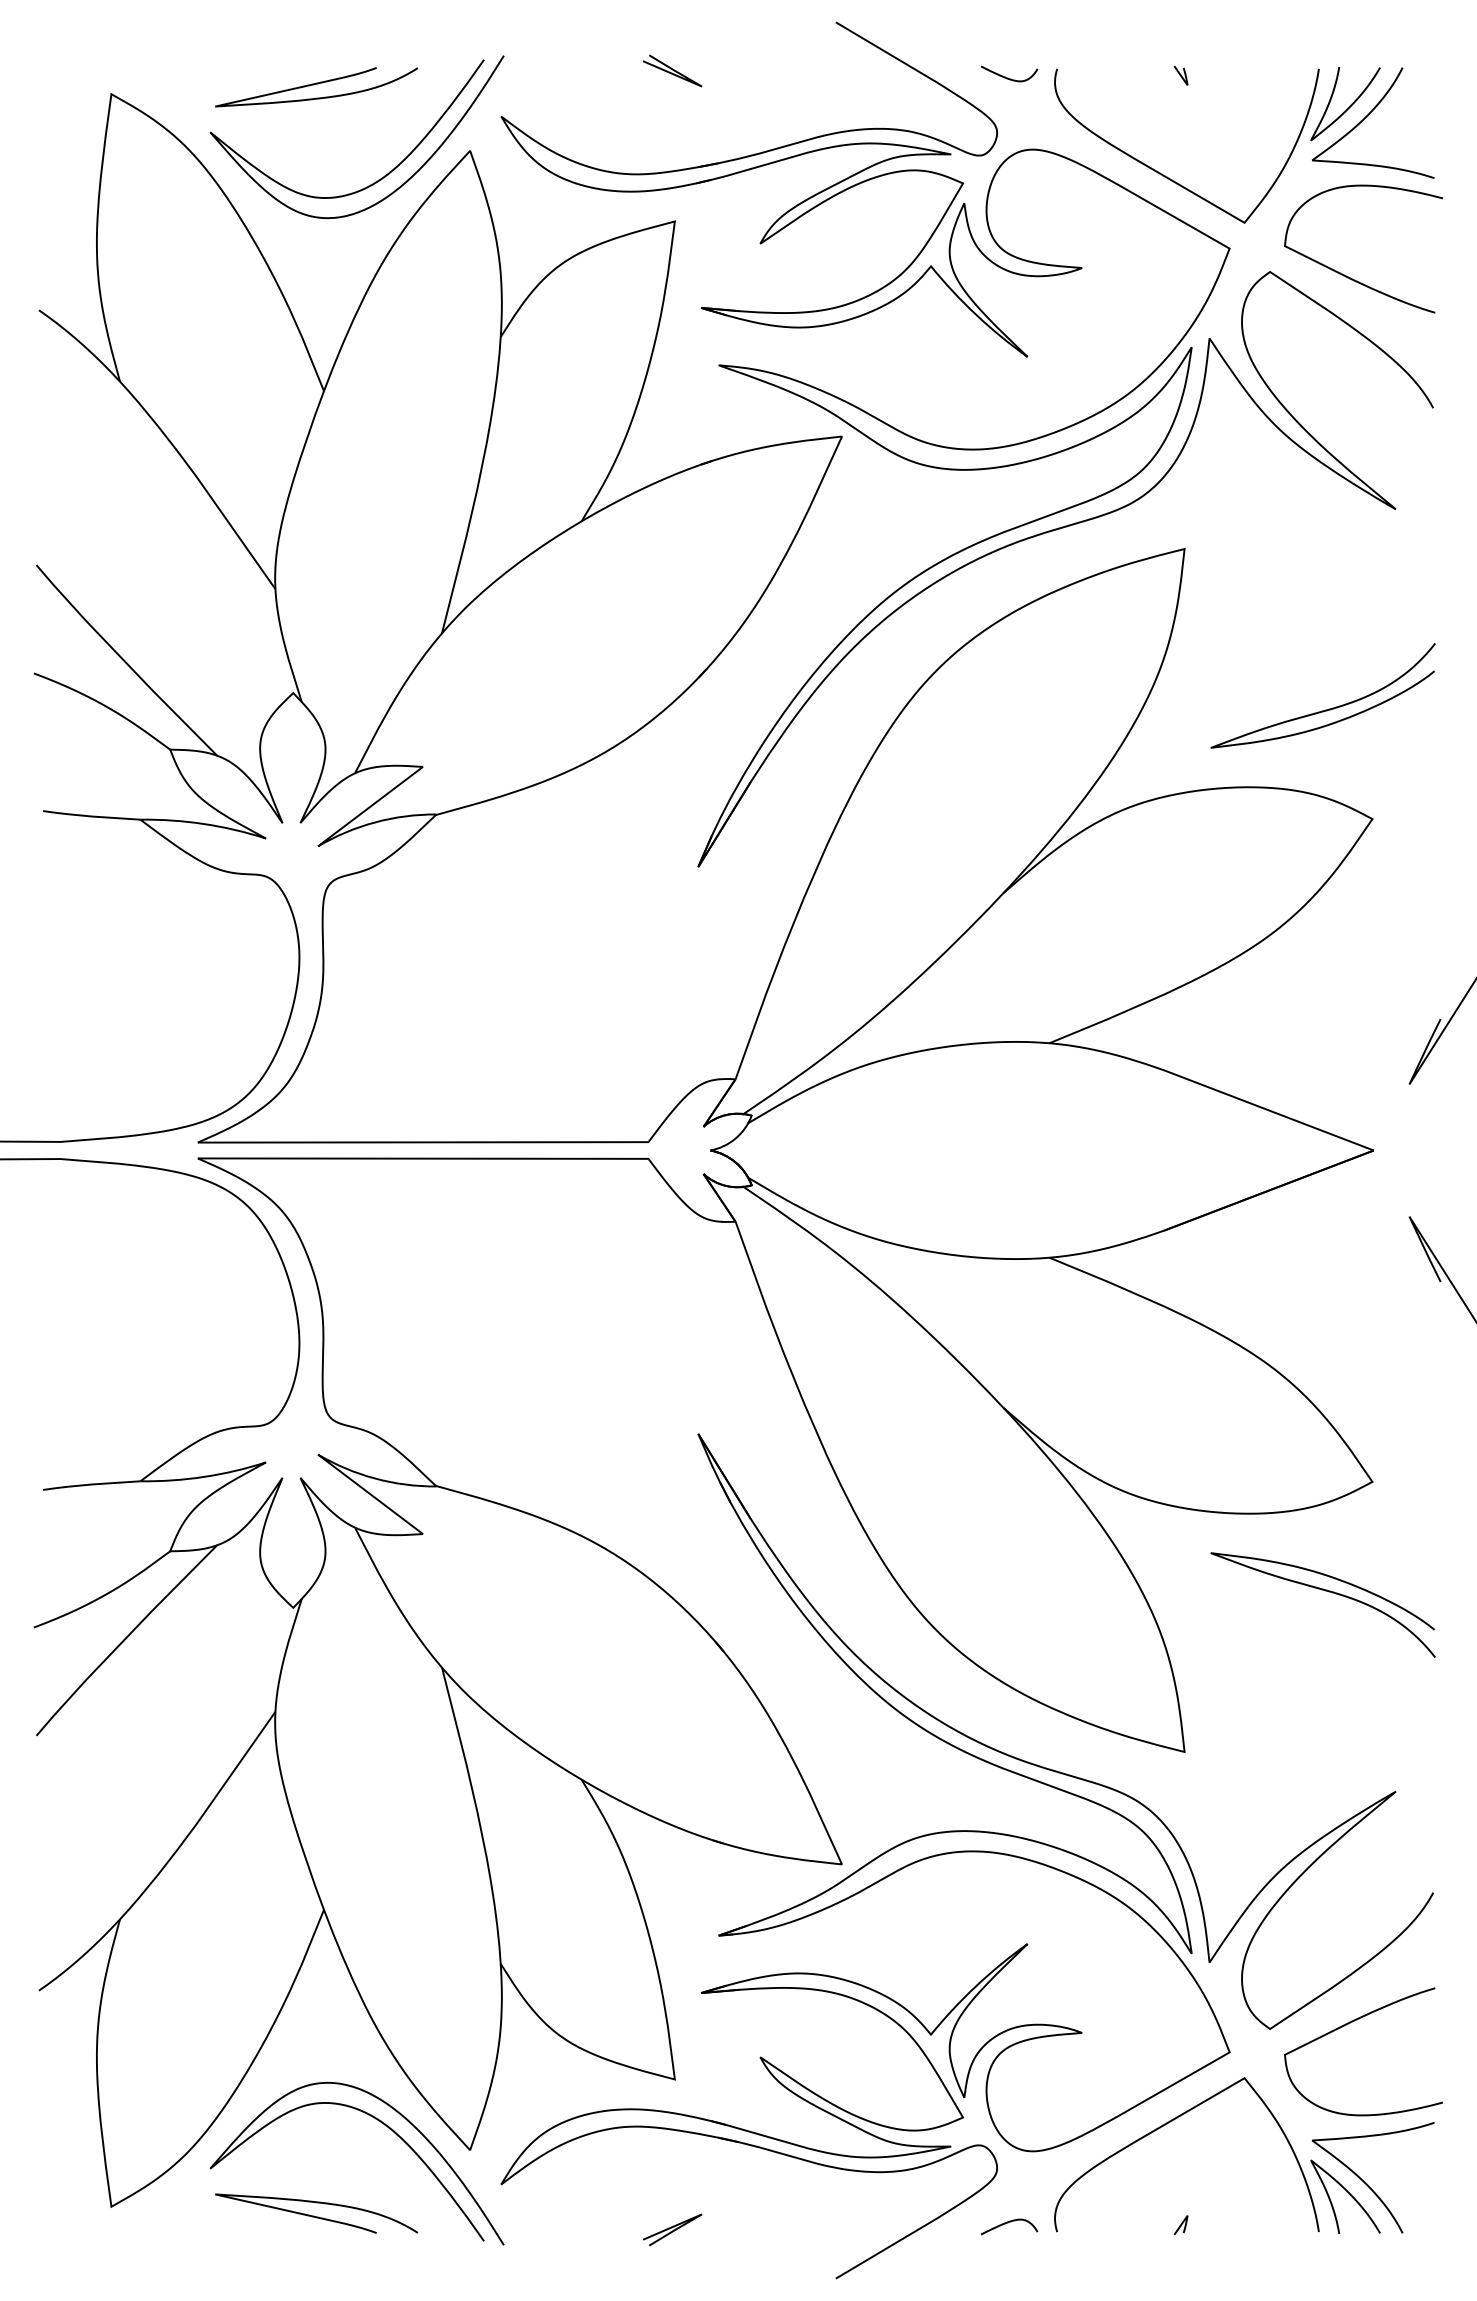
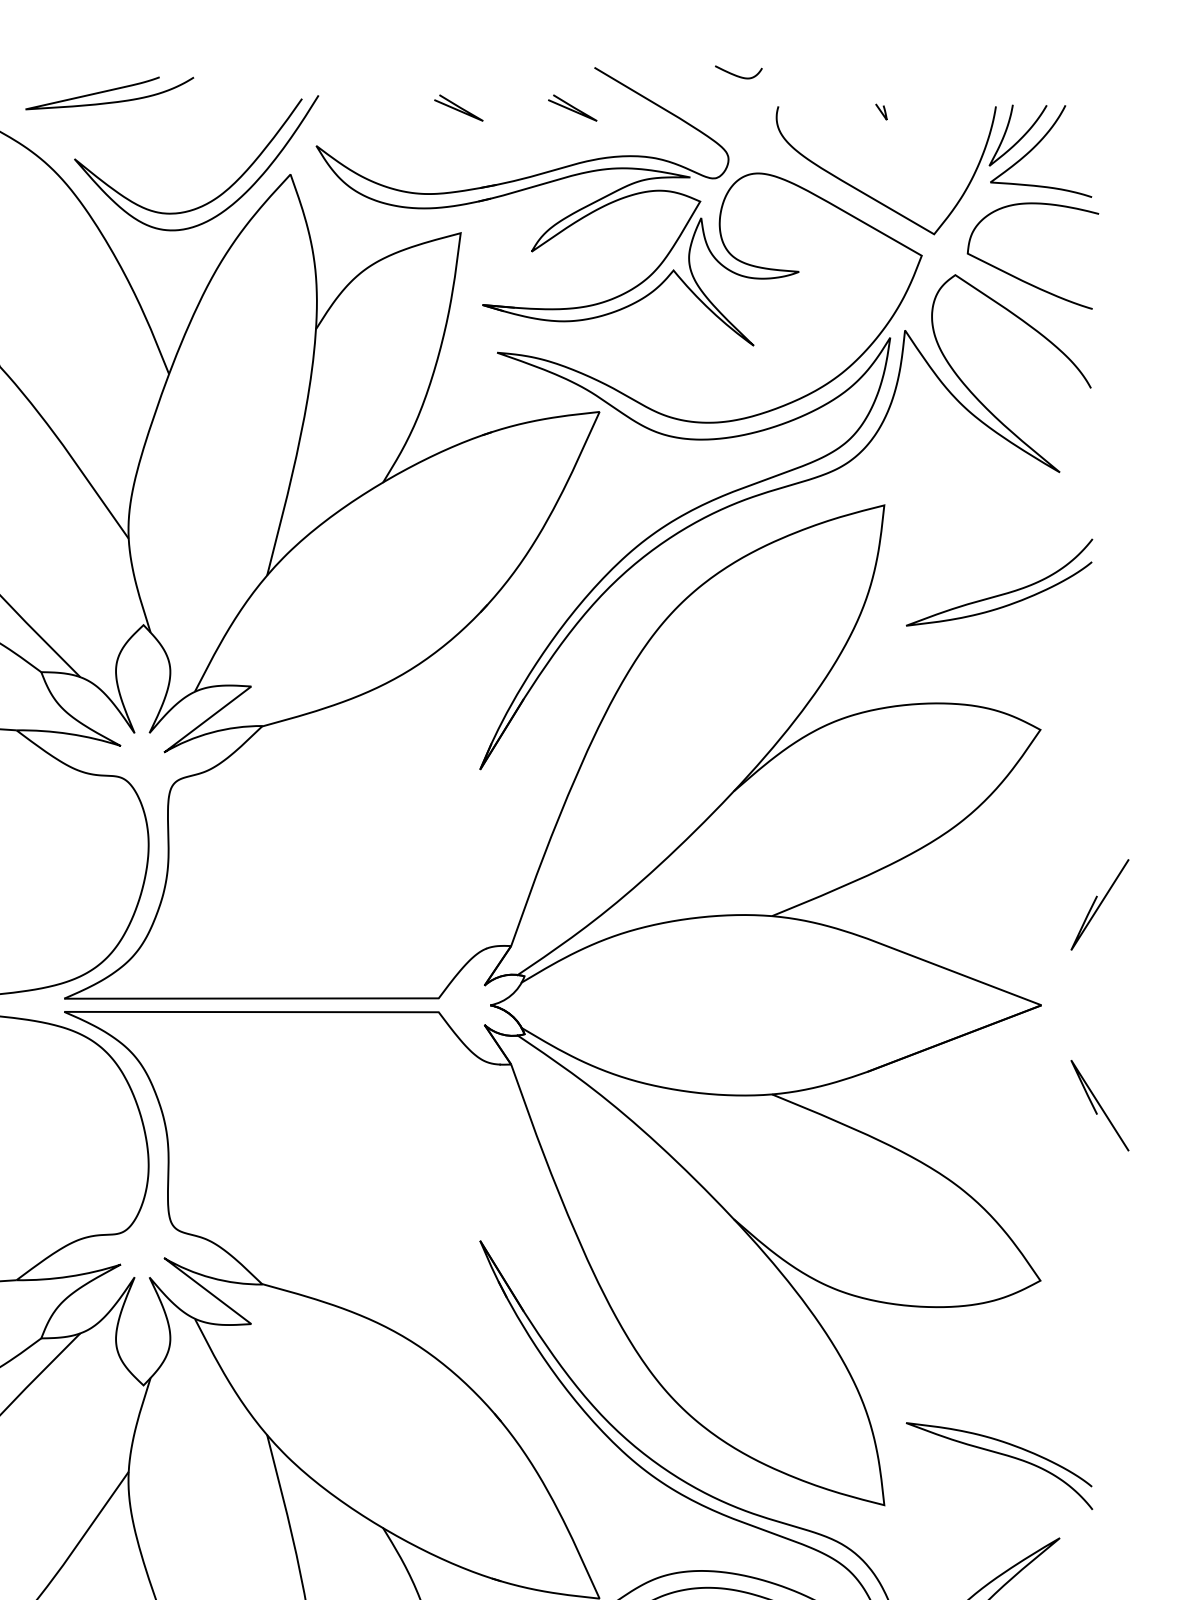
line: (809, 70) -> (572, 107), added
curve: (1008, 77) -> (737, 75), moved
curve: (314, 85) -> (108, 91), moved
curve: (1328, 708) -> (1003, 593), moved
curve: (1325, 1591) -> (1001, 1454), moved

